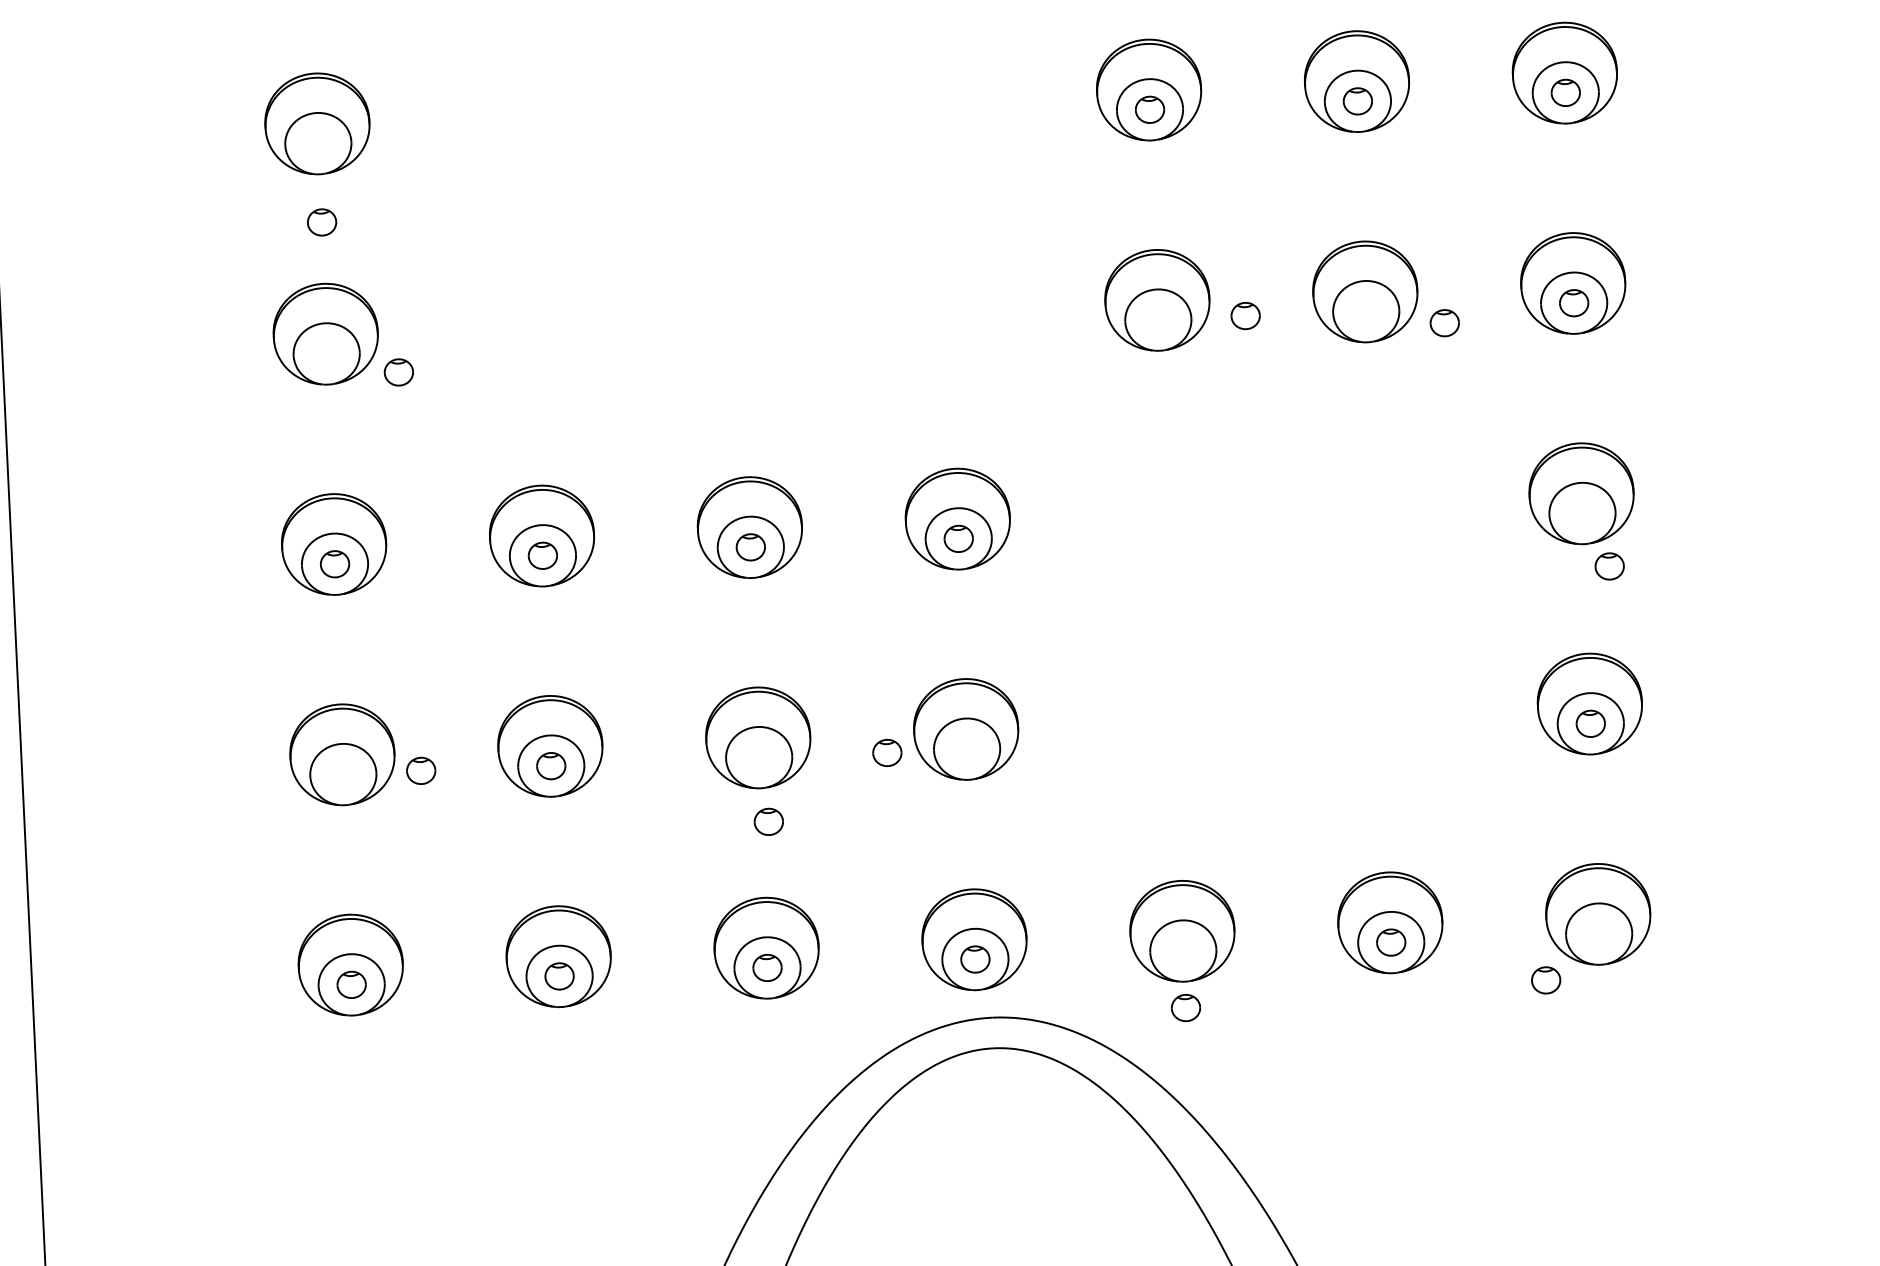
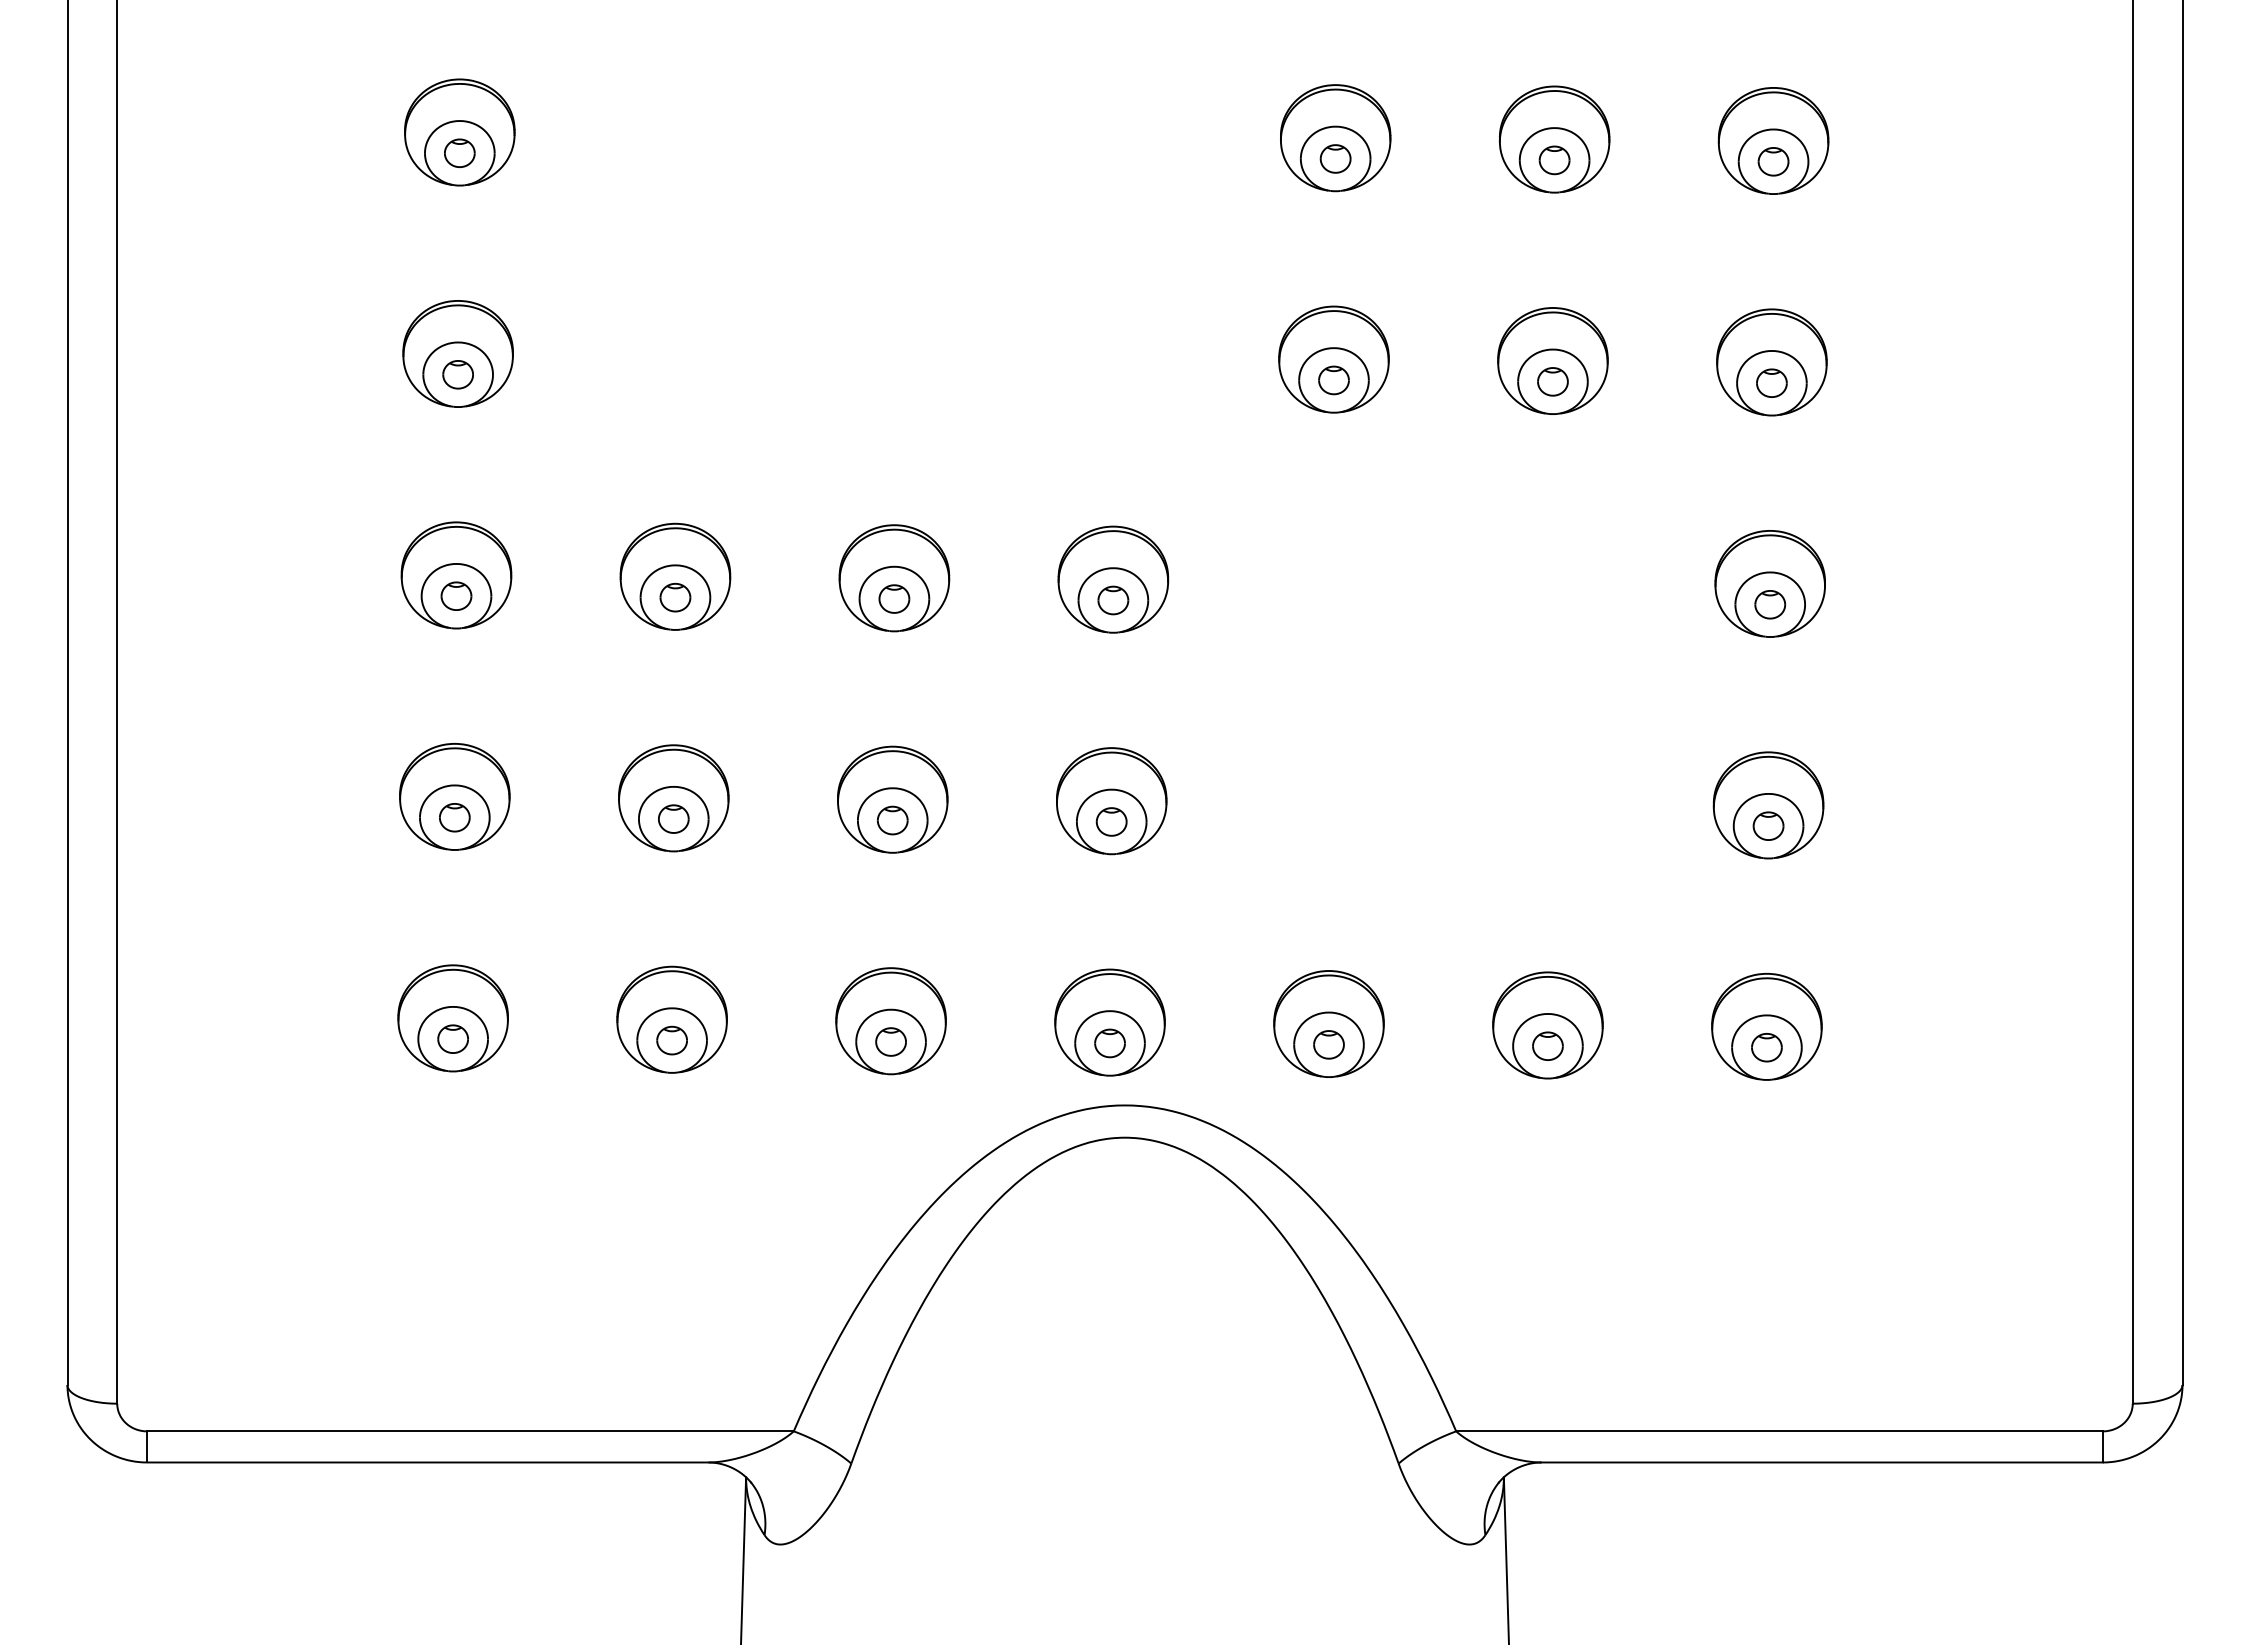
part: (321, 221) -> (459, 152), moved
part: (1245, 316) -> (1333, 380), moved
part: (1444, 322) -> (1552, 381), moved
part: (398, 372) -> (457, 374), moved
part: (1609, 566) -> (1770, 604), moved
part: (887, 752) -> (1111, 821), moved
part: (420, 770) -> (454, 817), moved
part: (768, 821) -> (892, 820), moved
part: (1545, 980) -> (1766, 1047), moved
part: (1185, 1007) -> (1328, 1044), moved

